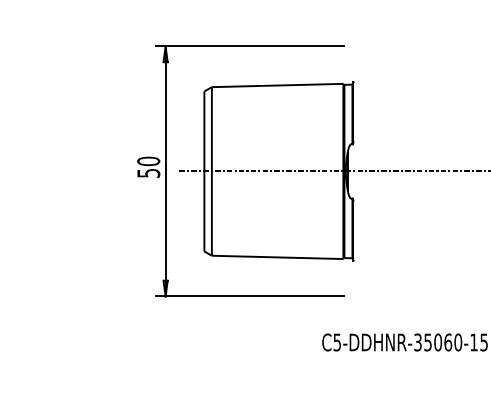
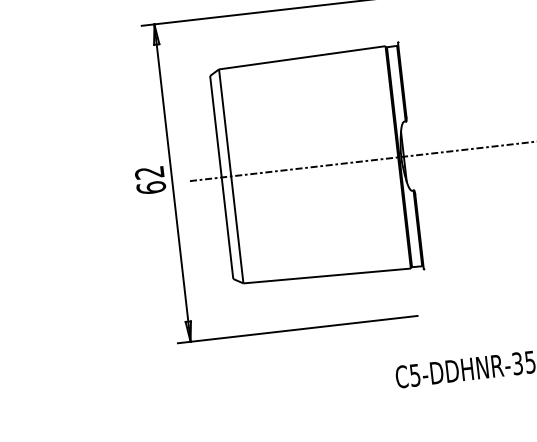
text: (148, 166) -> (150, 179), 50 -> 62

